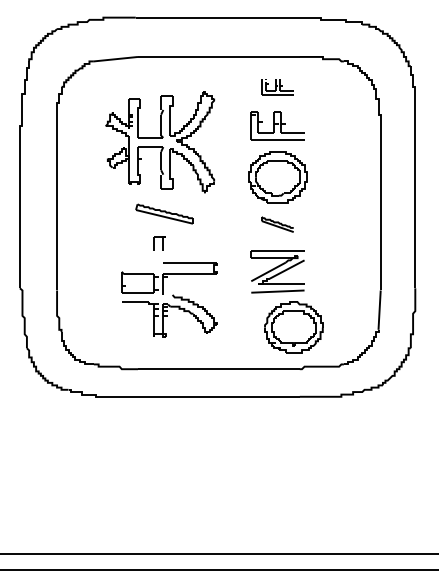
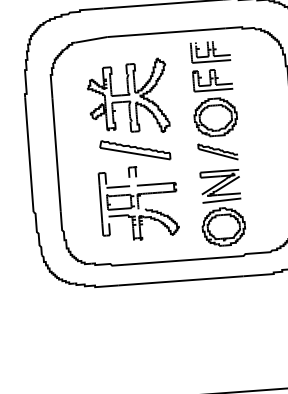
part: (277, 87) -> (210, 51), size x1.67
part: (164, 213) -> (135, 149), size x1.67
part: (277, 224) -> (218, 151), size x1.67
part: (113, 284) -> (101, 204), added
part: (293, 327) -> (223, 226), moved

